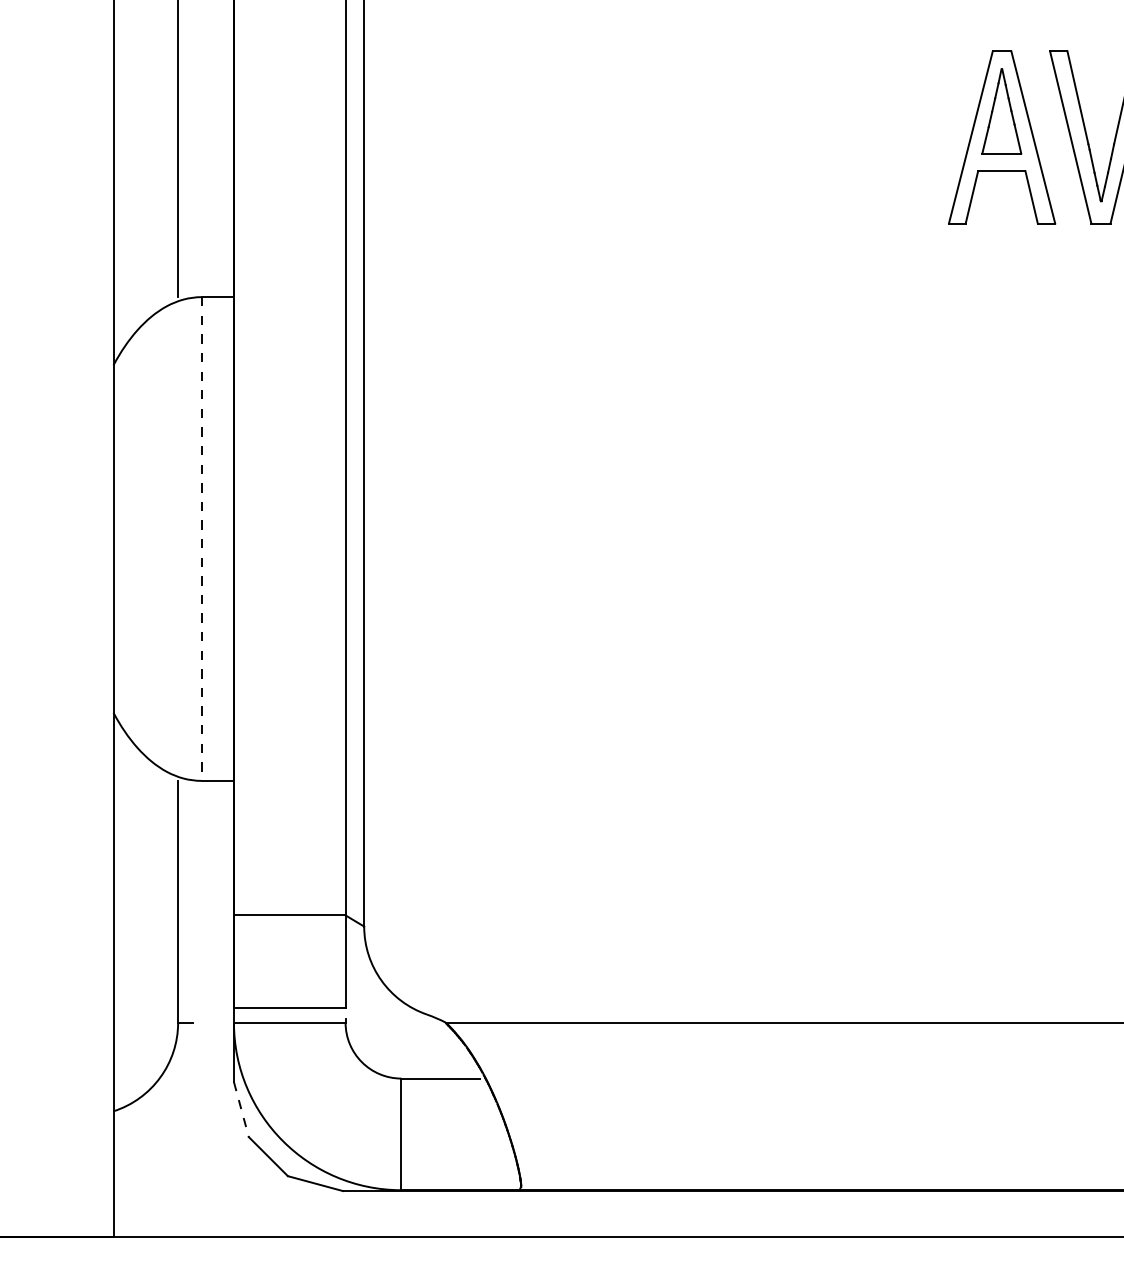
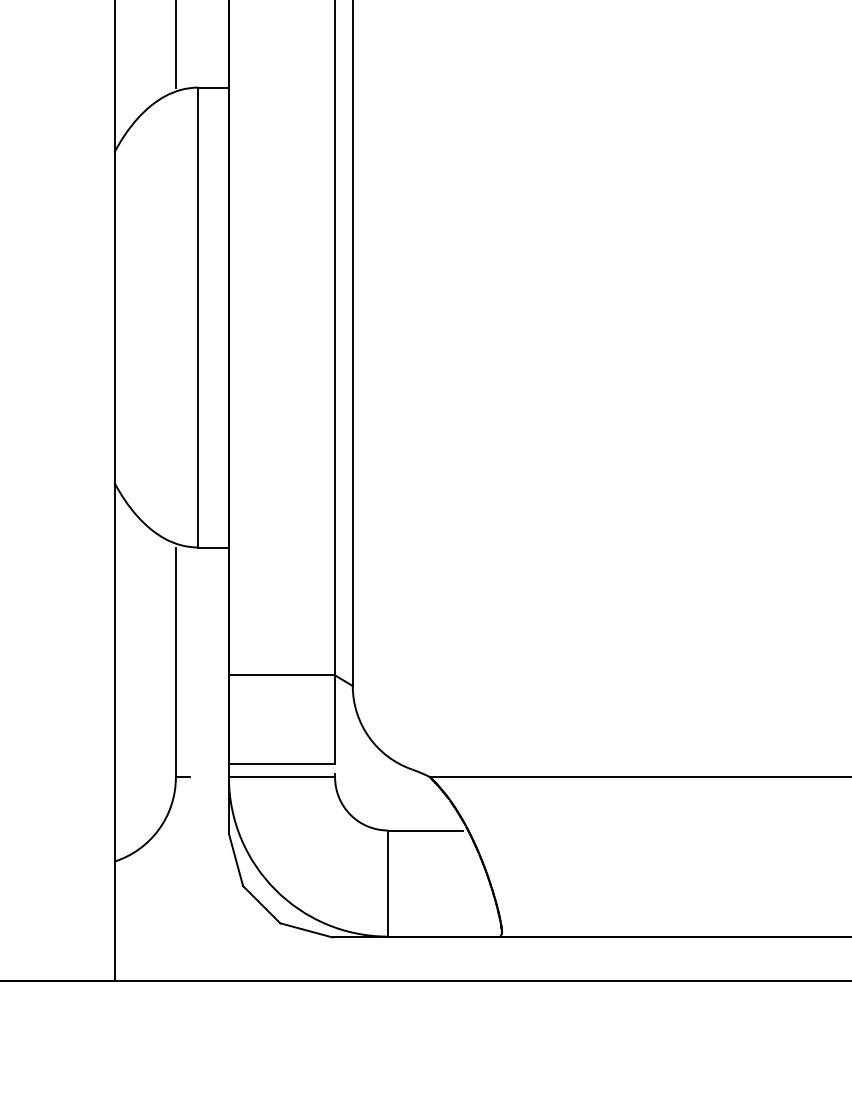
line: (201, 539) -> (198, 318), dashed -> solid
line: (241, 1110) -> (236, 860), dashed -> solid

